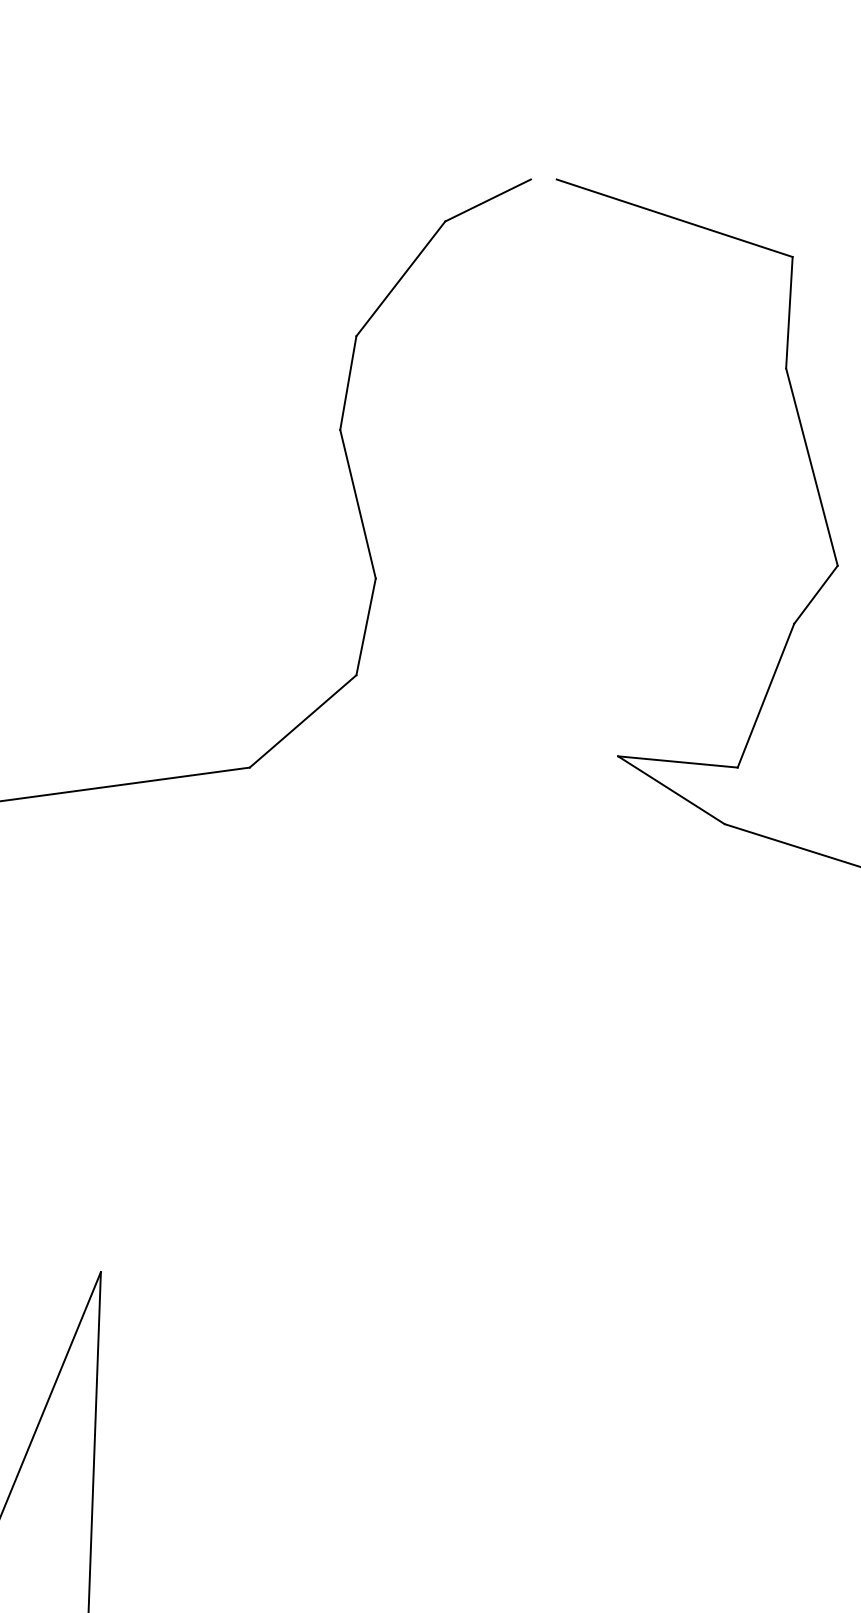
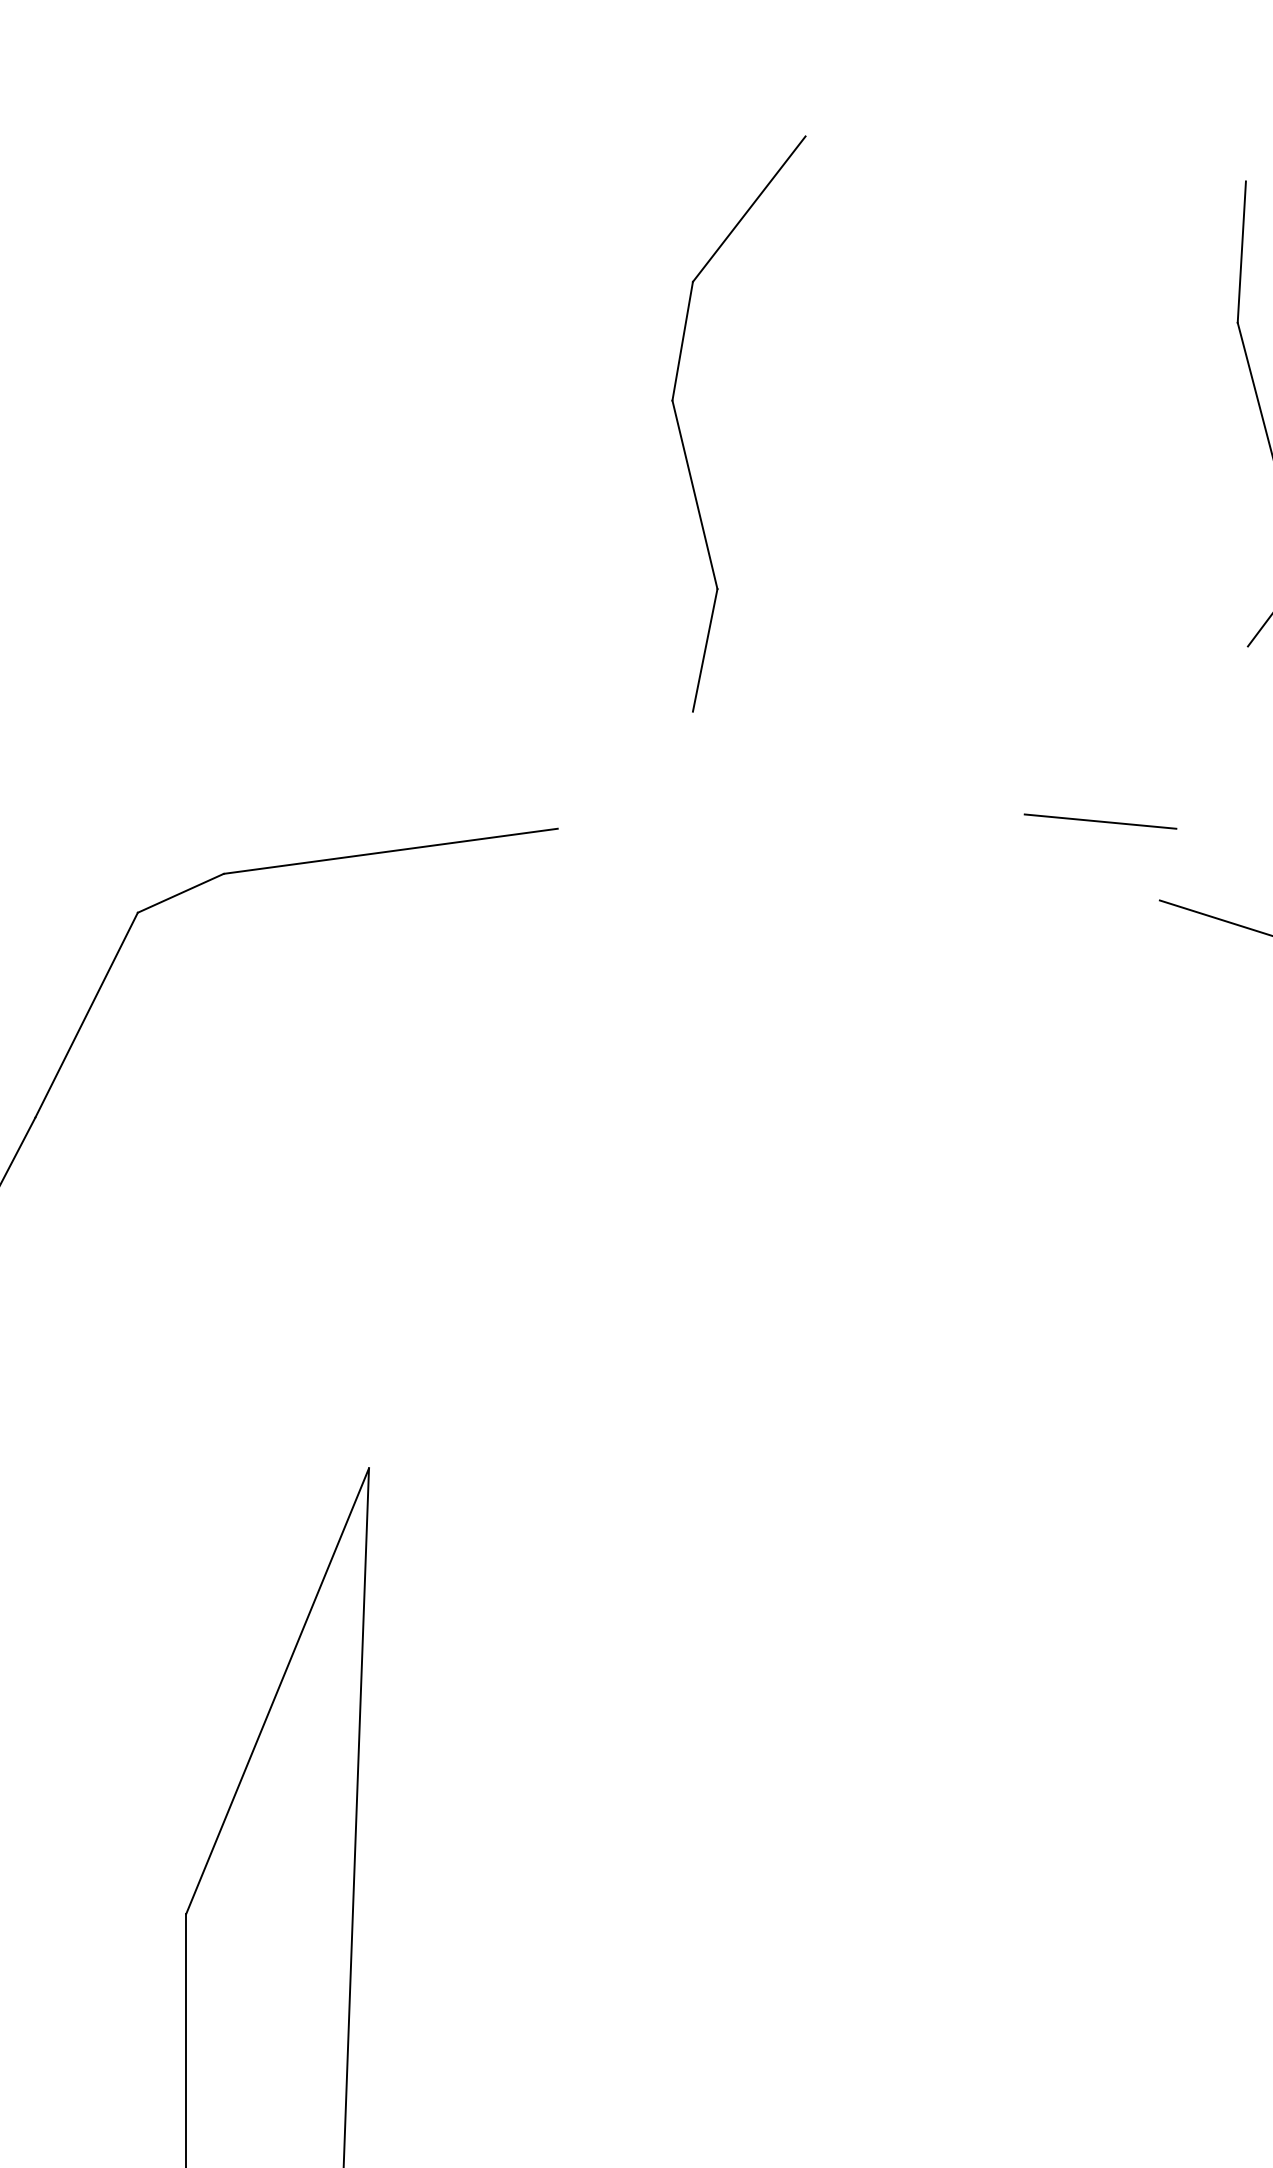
line: (487, 200) -> (859, 109), removed
line: (673, 218) -> (1095, 132), removed
line: (765, 695) -> (1211, 737), removed
line: (302, 720) -> (624, 769), removed
line: (670, 790) -> (1091, 857), removed

